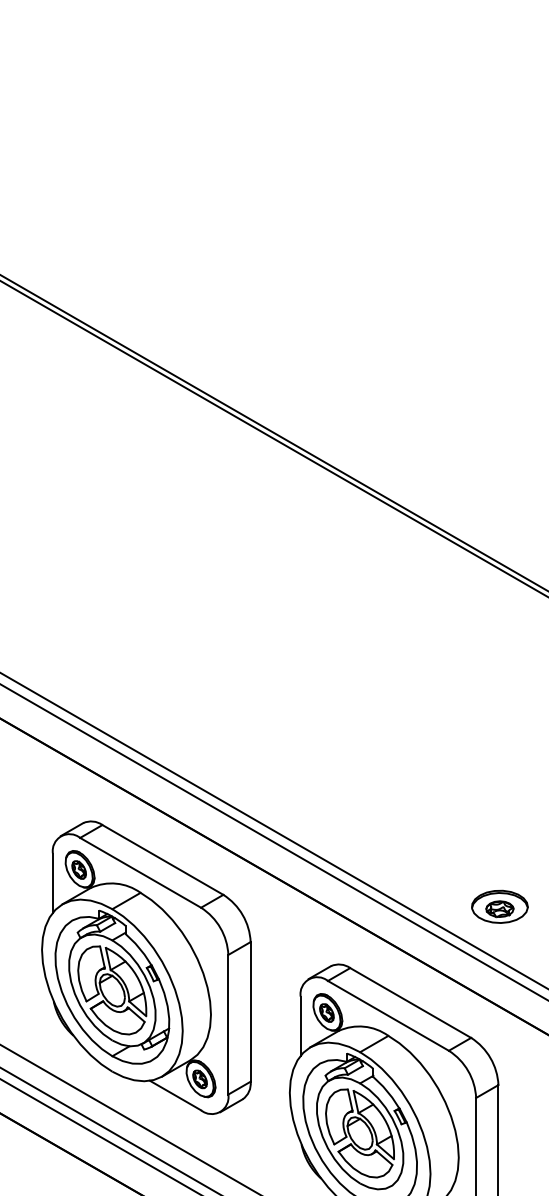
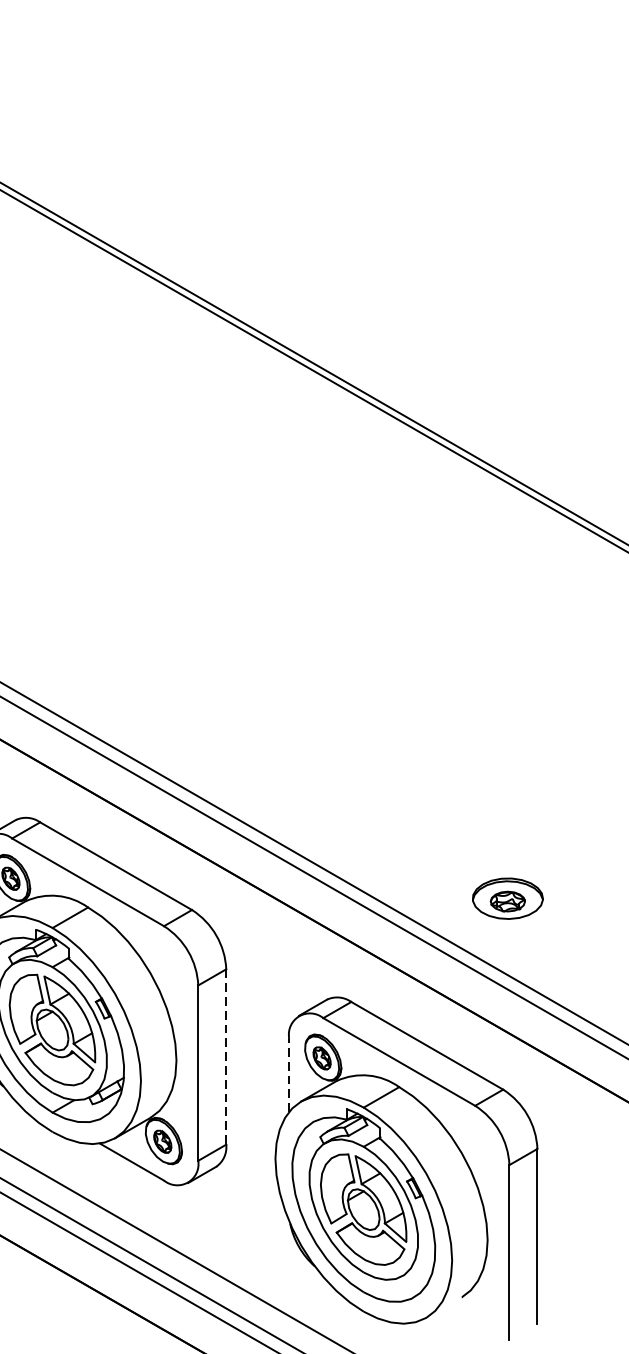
part: (499, 906) -> (507, 898), moved
line: (250, 1011) -> (226, 1056), solid -> dashed
line: (300, 1025) -> (288, 1074), solid -> dashed

